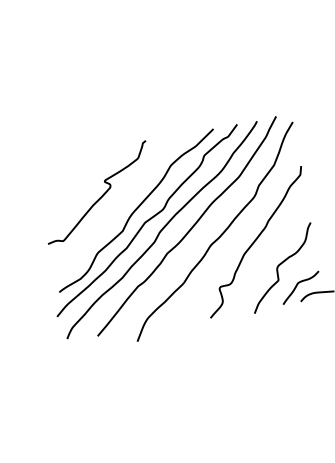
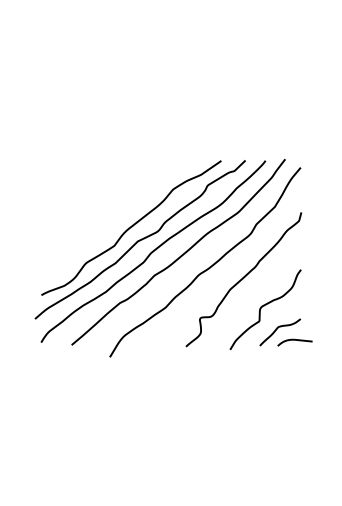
curve: (101, 195) -> (99, 207), removed

